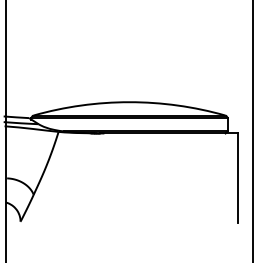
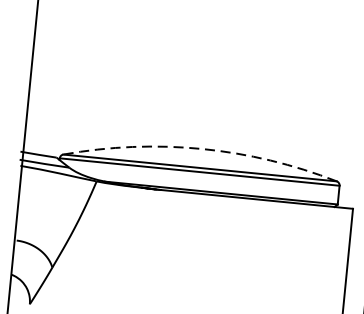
arc: (129, 102) -> (201, 149), solid -> dashed

